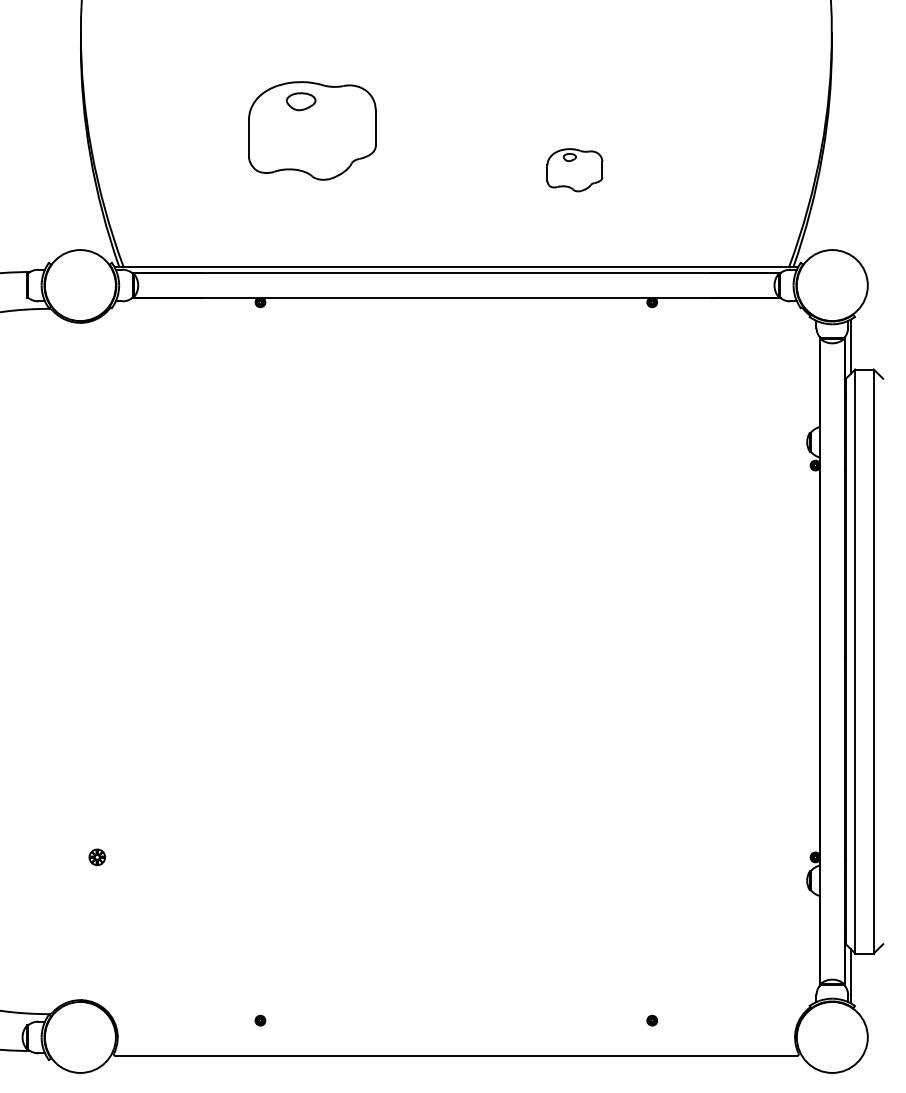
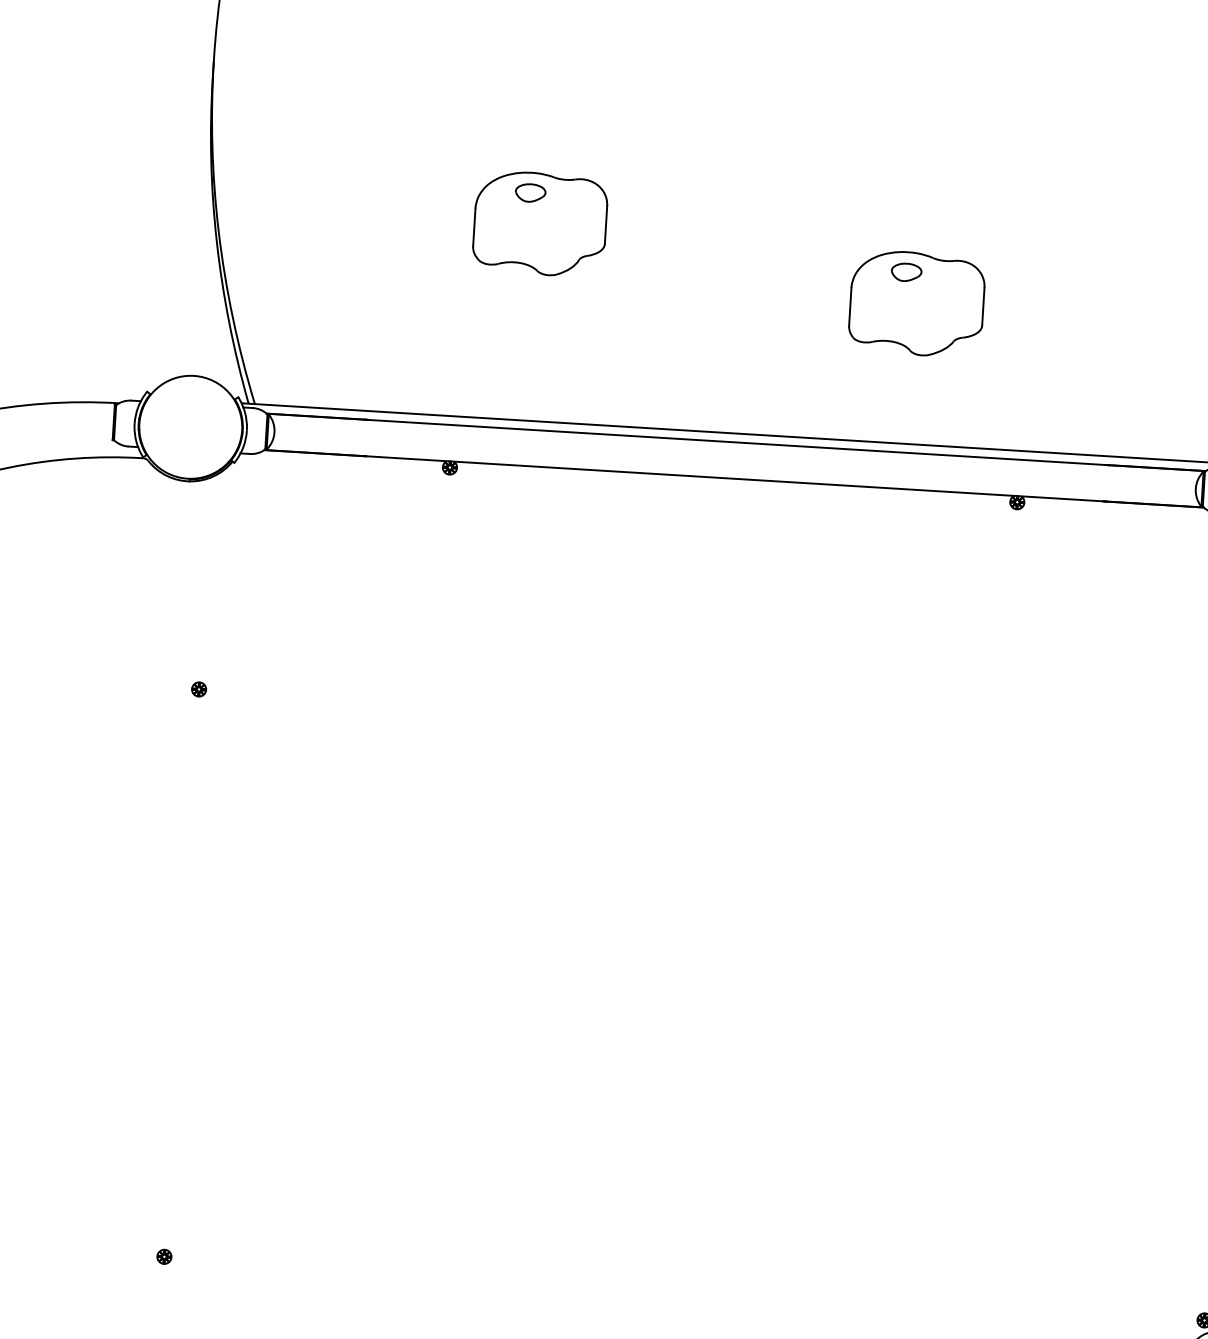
part: (312, 130) -> (540, 223), size x0.71
part: (574, 170) -> (916, 304), size x1.67
part: (96, 465) -> (198, 689), added
part: (96, 857) -> (163, 1256), size x0.62

